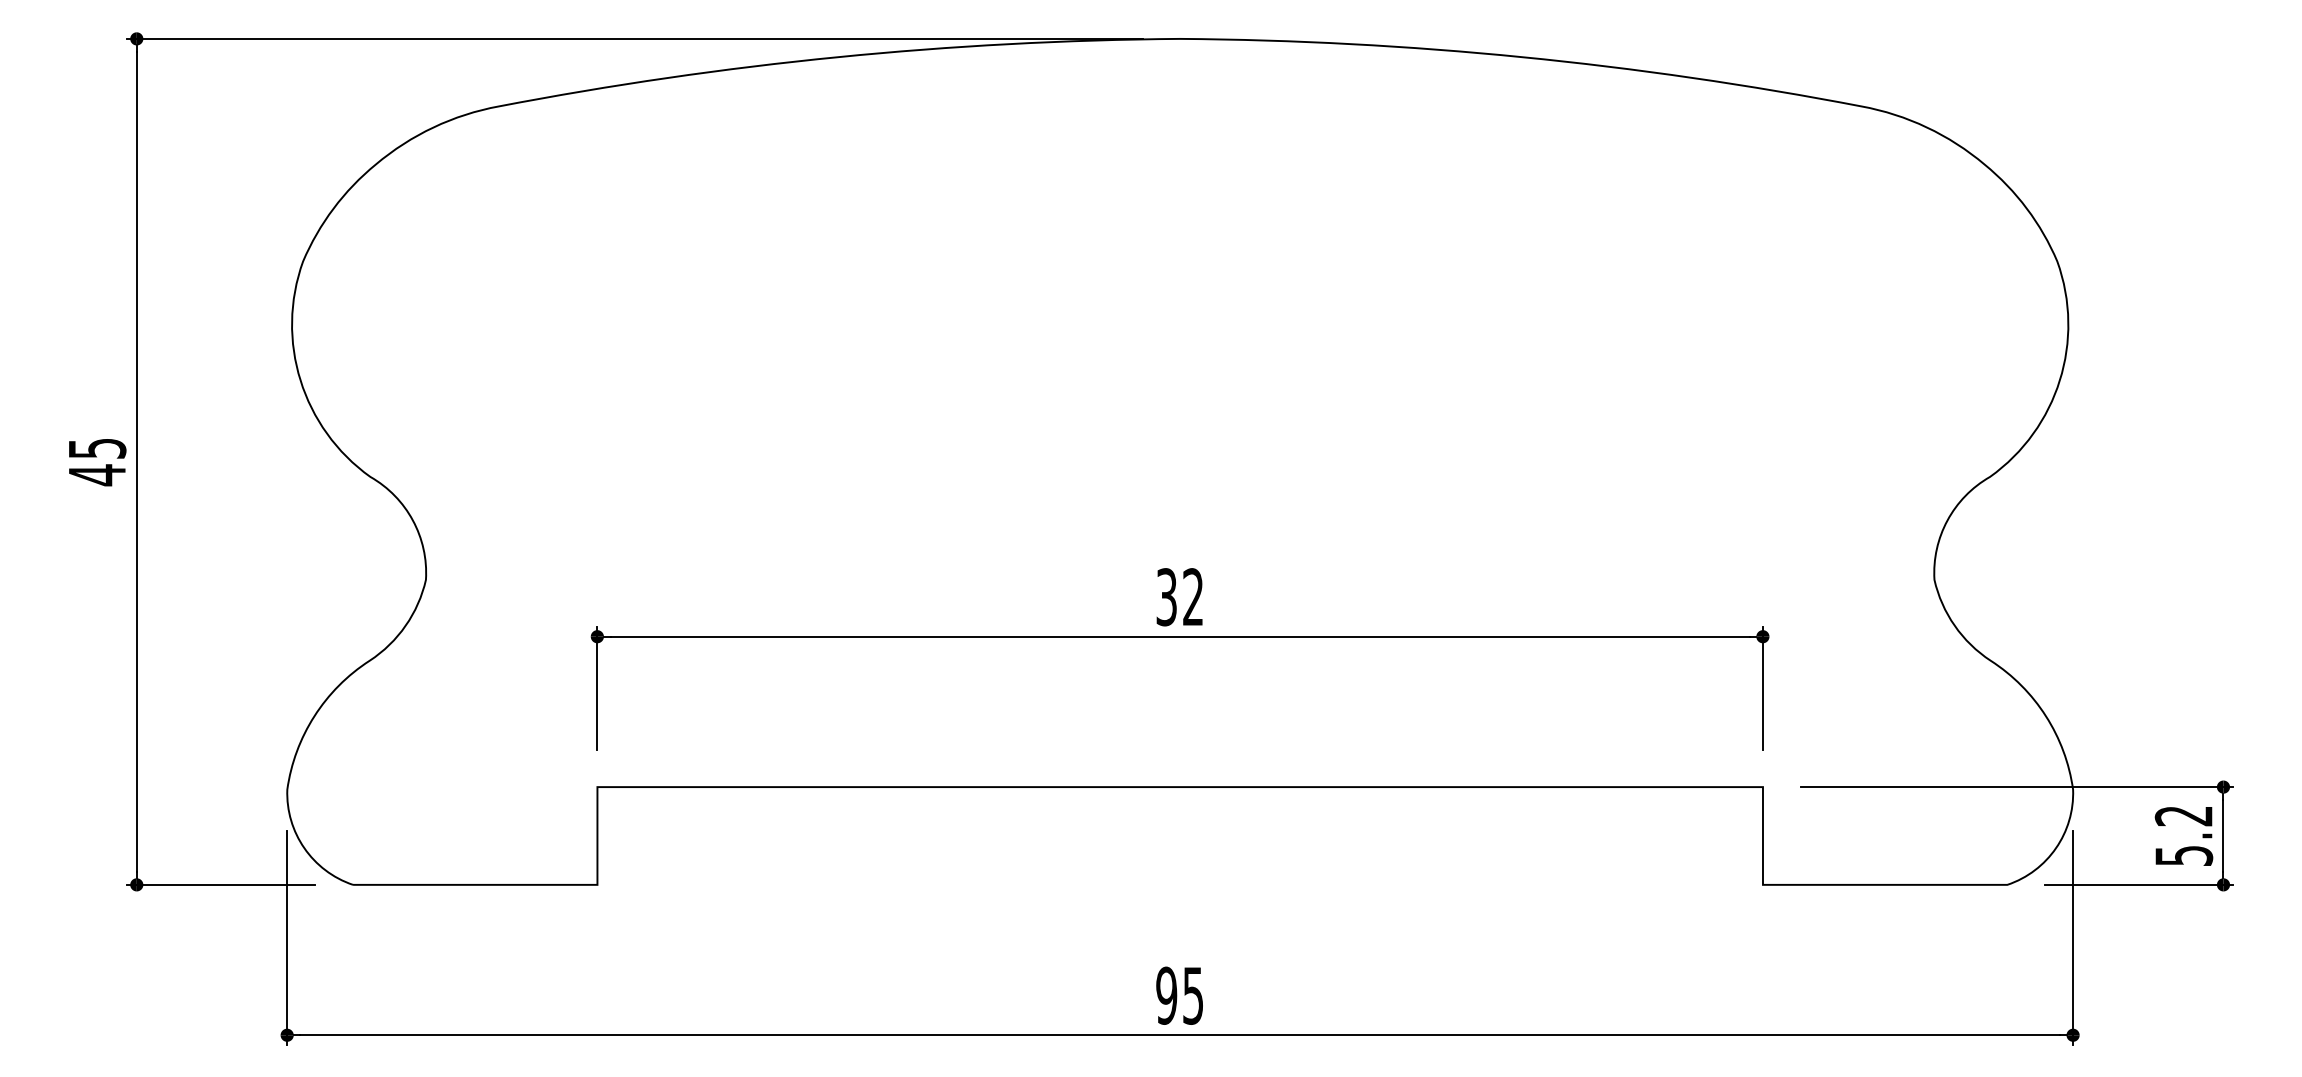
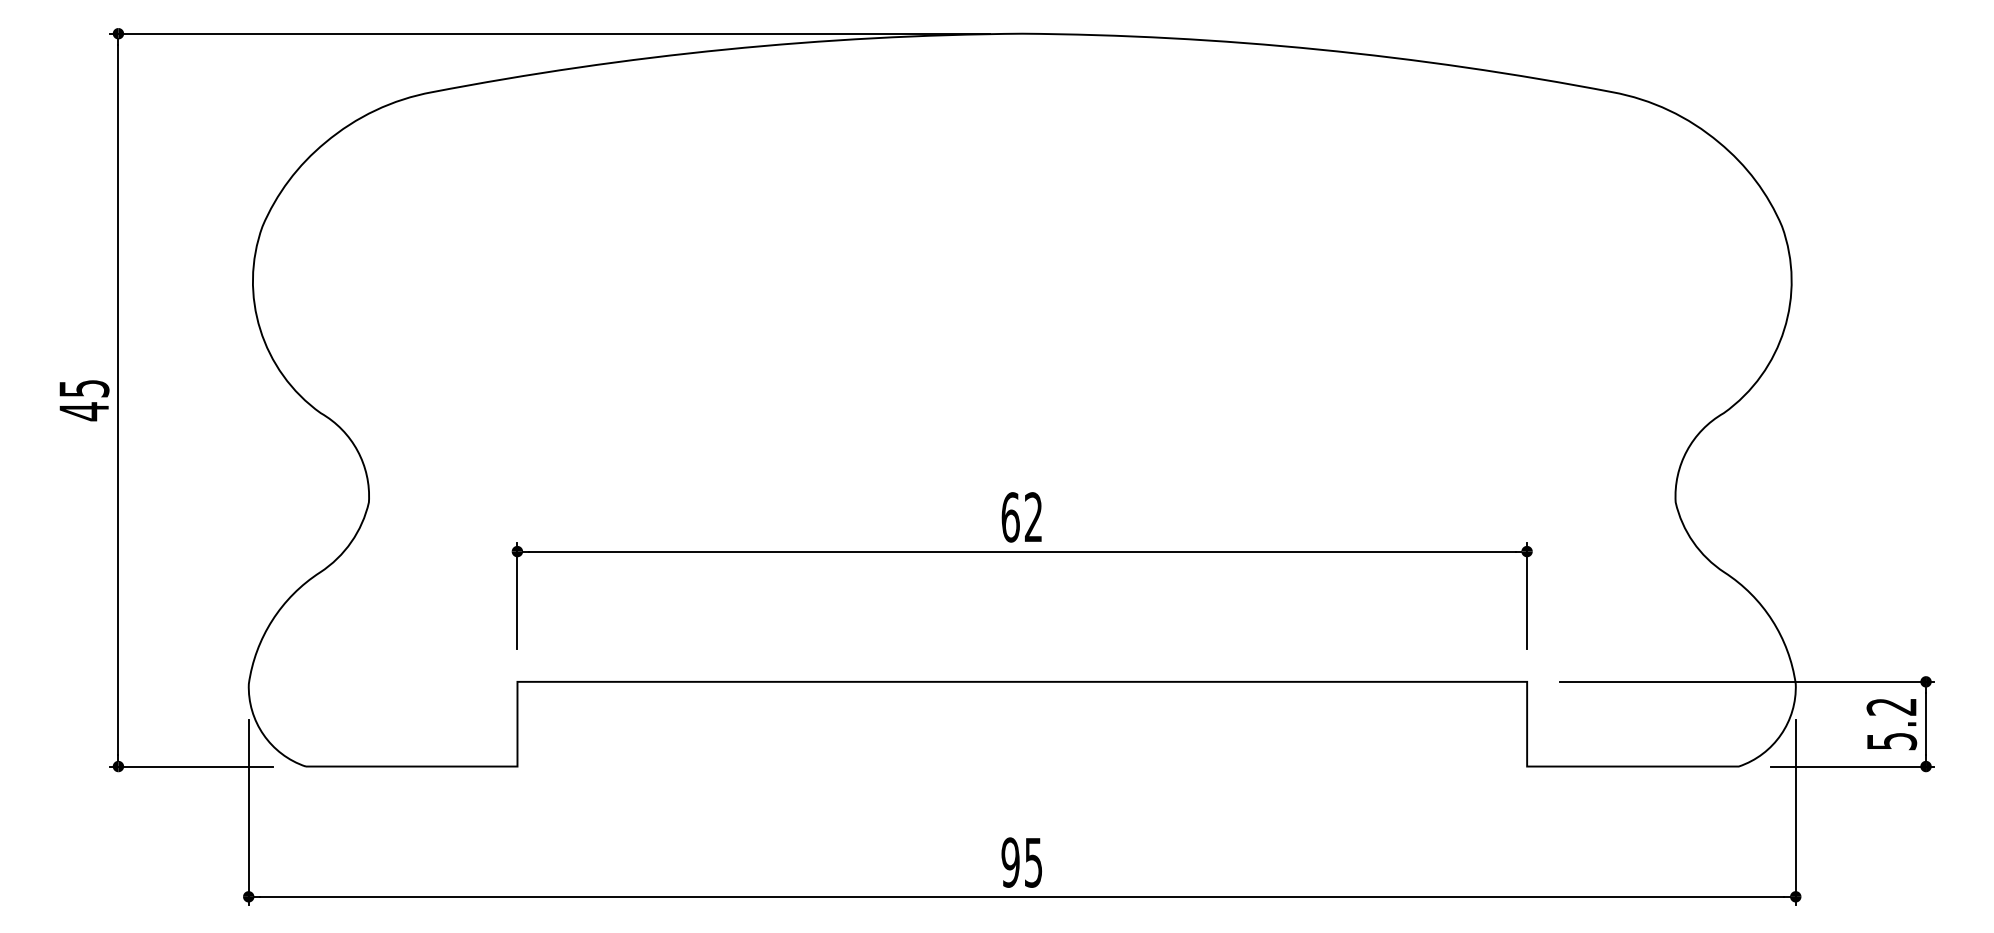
text: (1166, 597) -> (1010, 517), 32 -> 62

